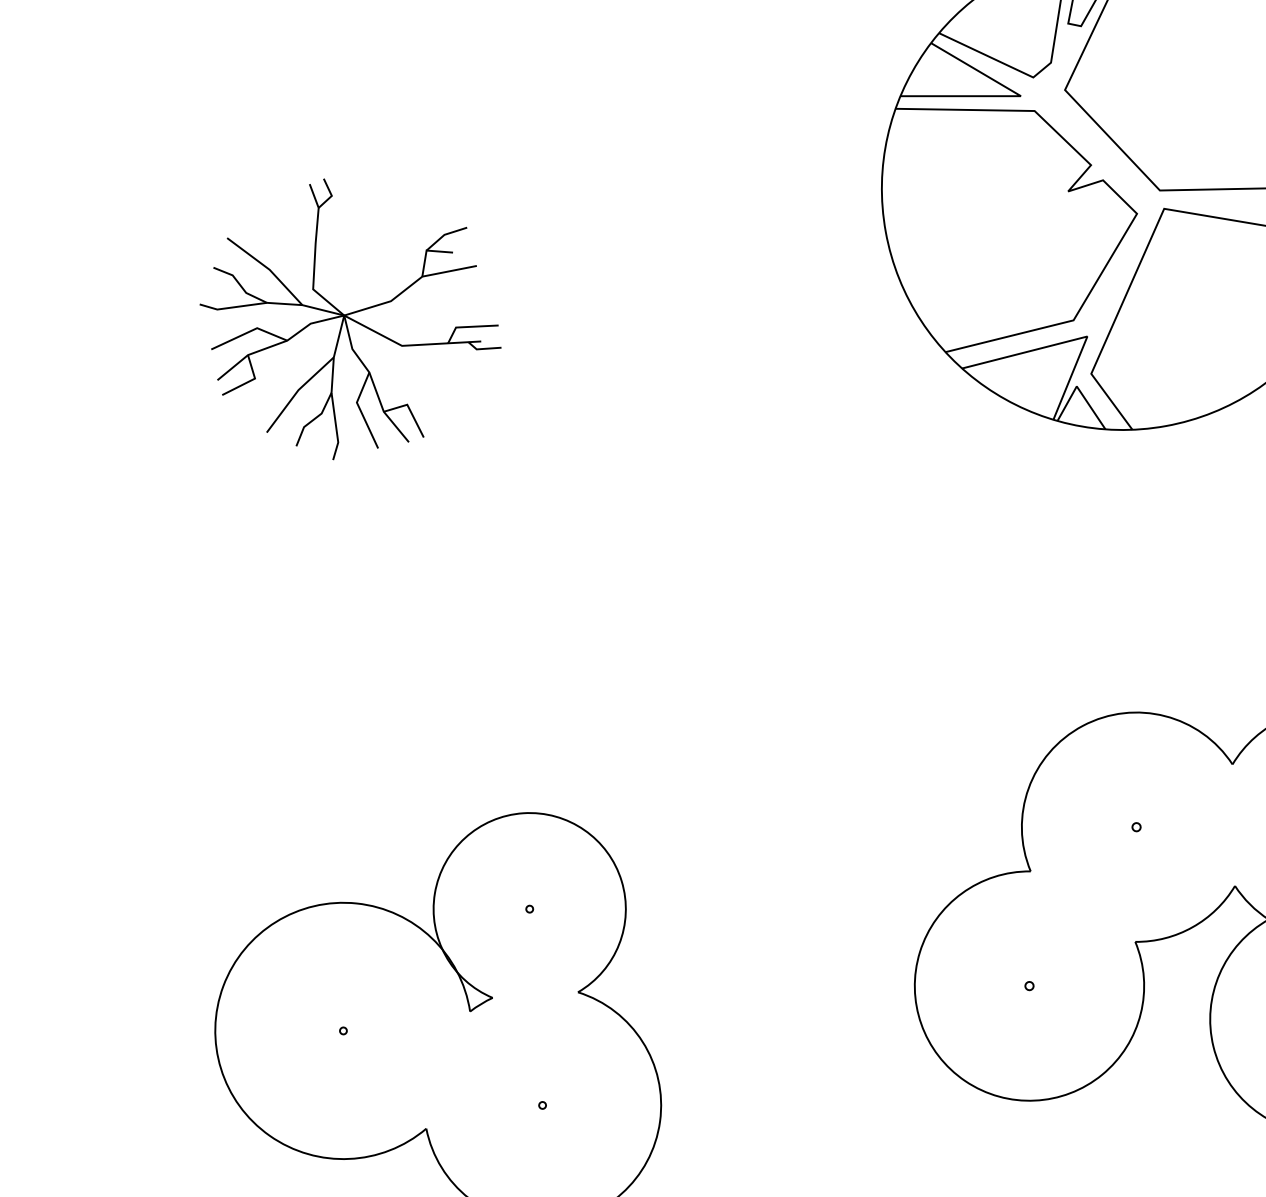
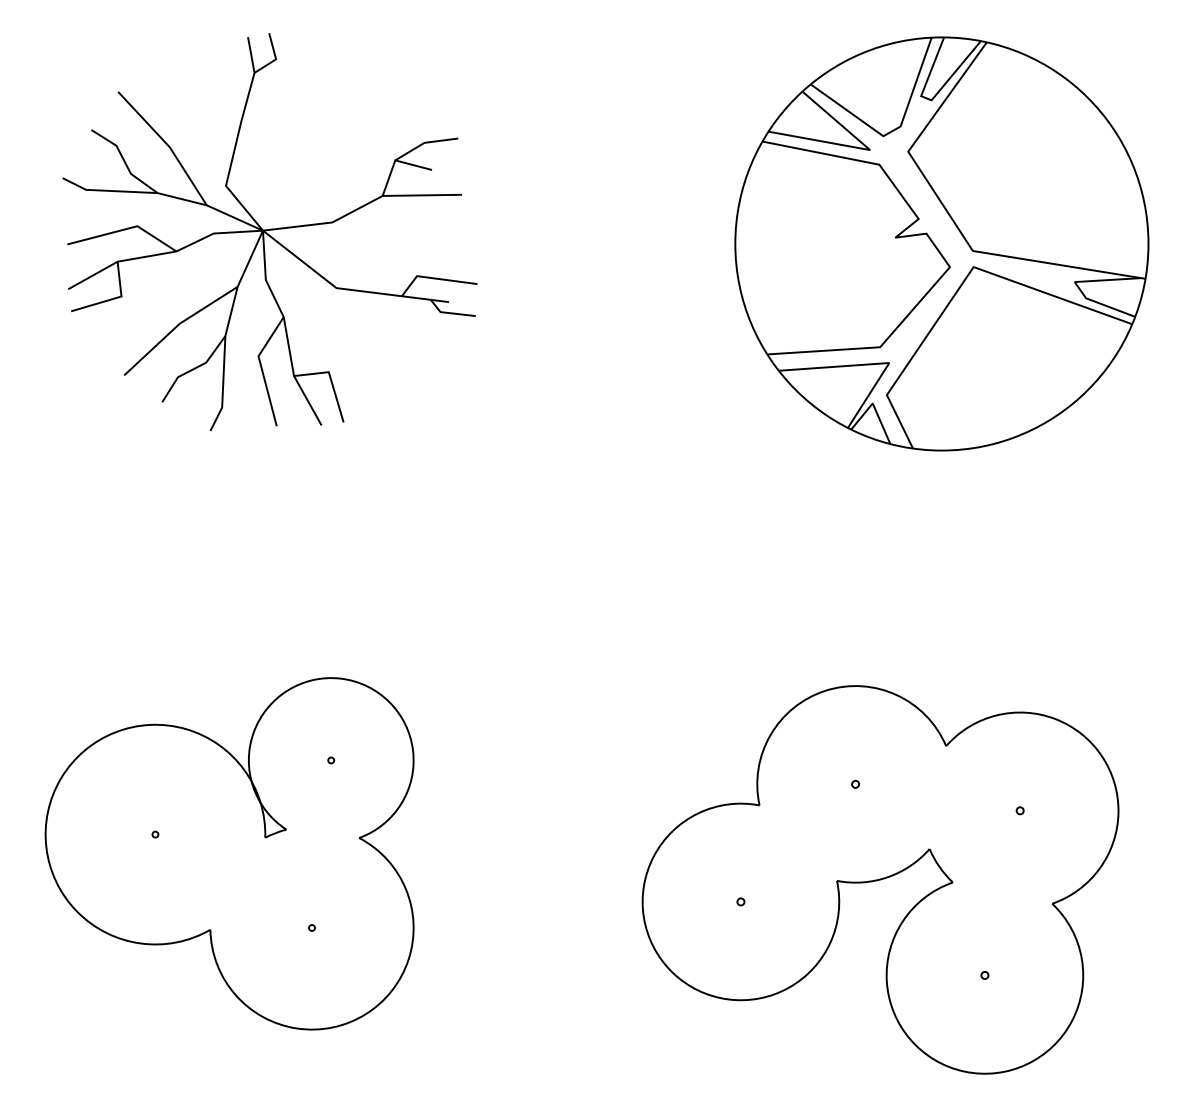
part: (348, 316) -> (269, 232), size x1.67

